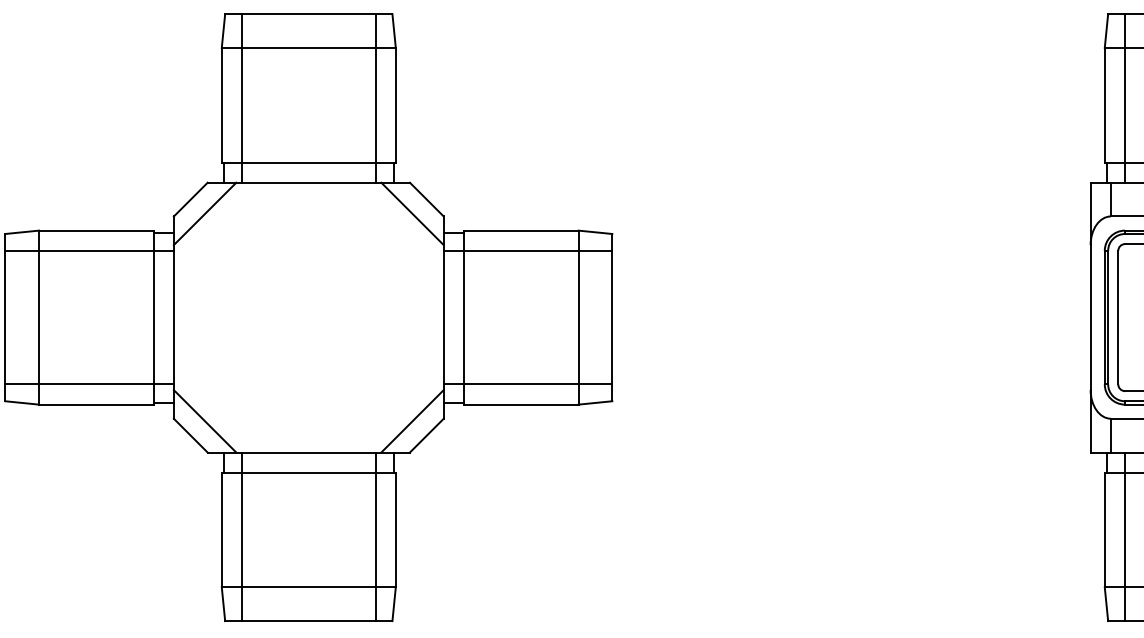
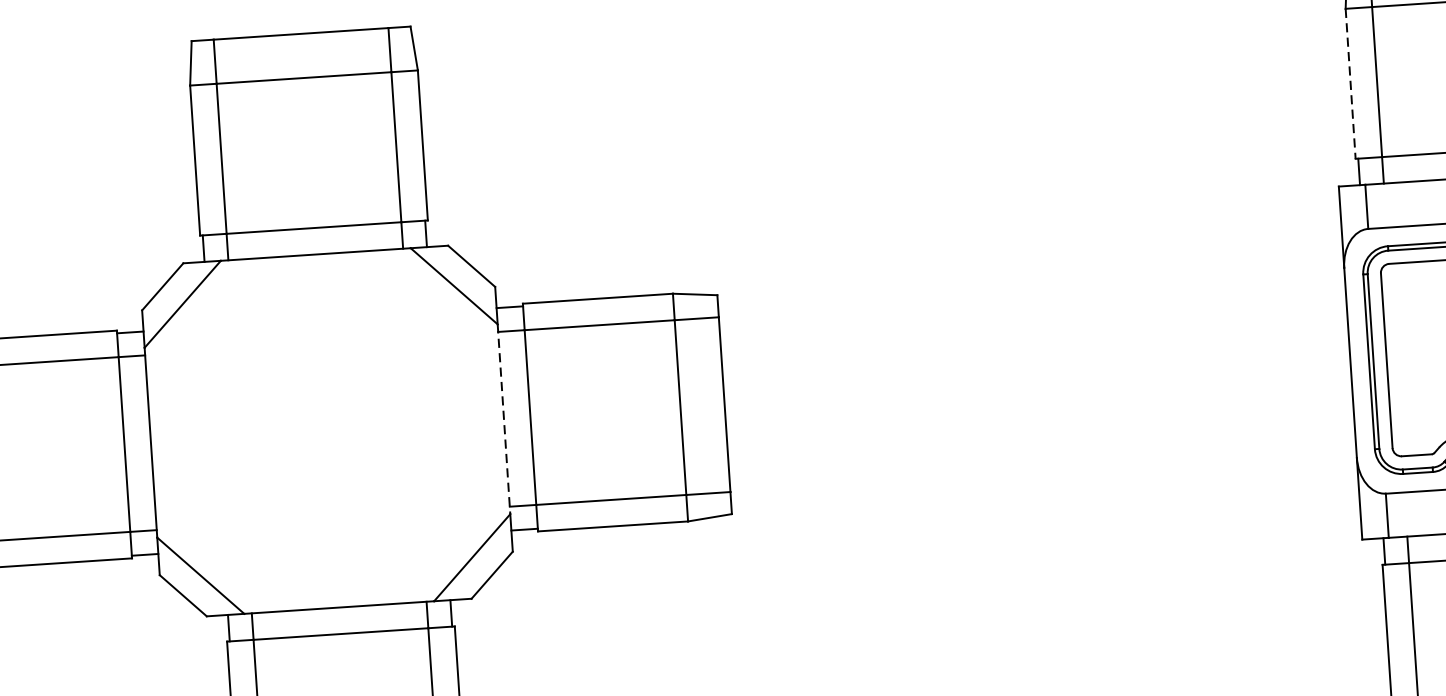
line: (1104, 105) -> (1350, 84), solid -> dashed
line: (443, 317) -> (503, 419), solid -> dashed

